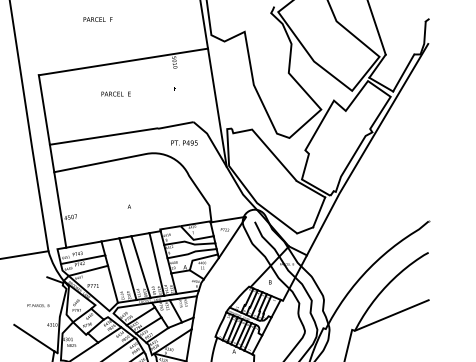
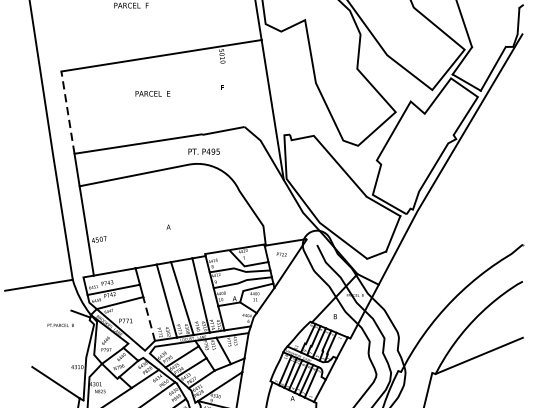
line: (44, 109) -> (68, 112), solid -> dashed
text: (184, 142) -> (204, 151), moved
line: (112, 283) -> (148, 318), solid -> dashed
text: (38, 305) -> (60, 325), moved

